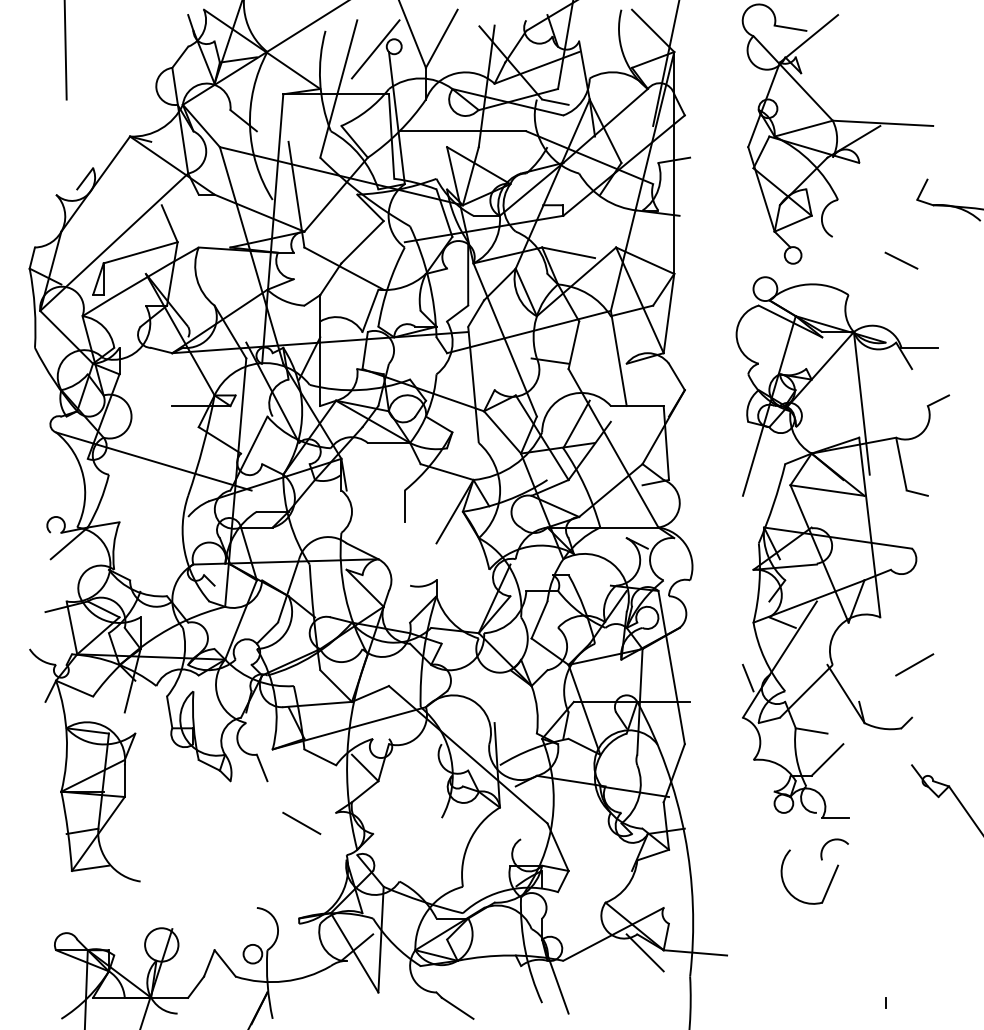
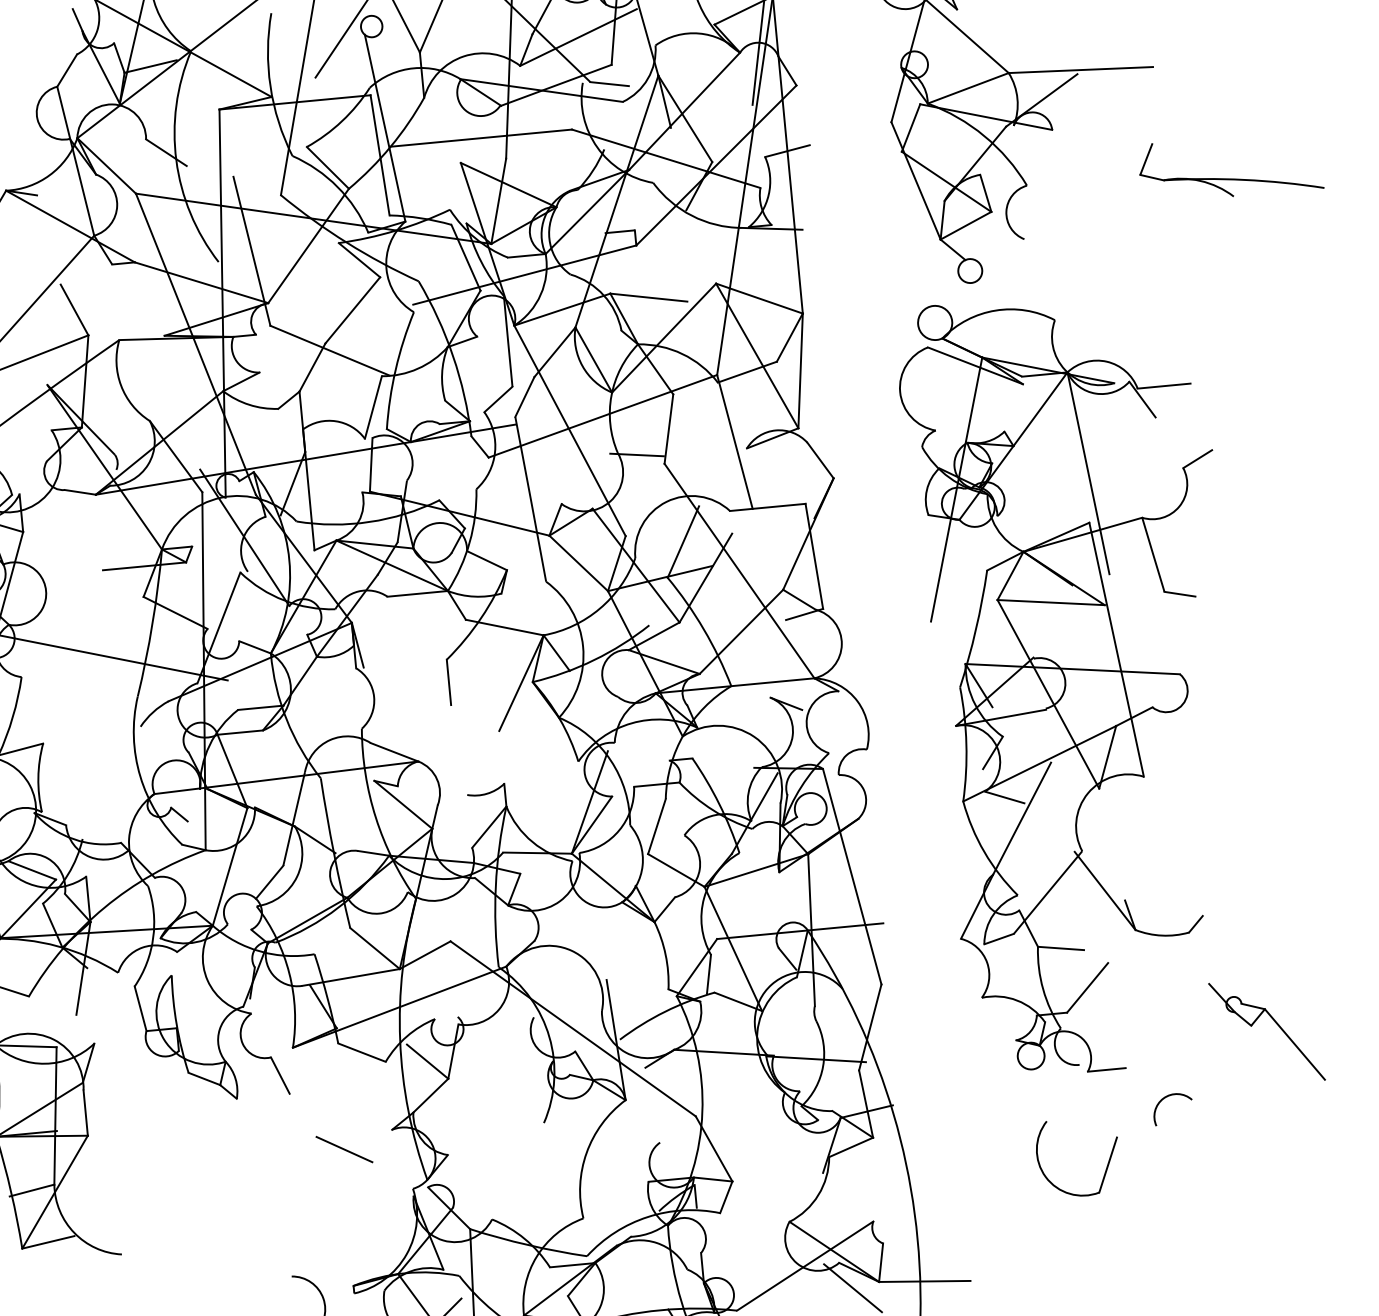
line: (901, 260) -> (1125, 263), removed
line: (914, 664) -> (1199, 839), removed
line: (747, 677) -> (962, 880), removed
arc: (828, 843) -> (1163, 1101), moved

